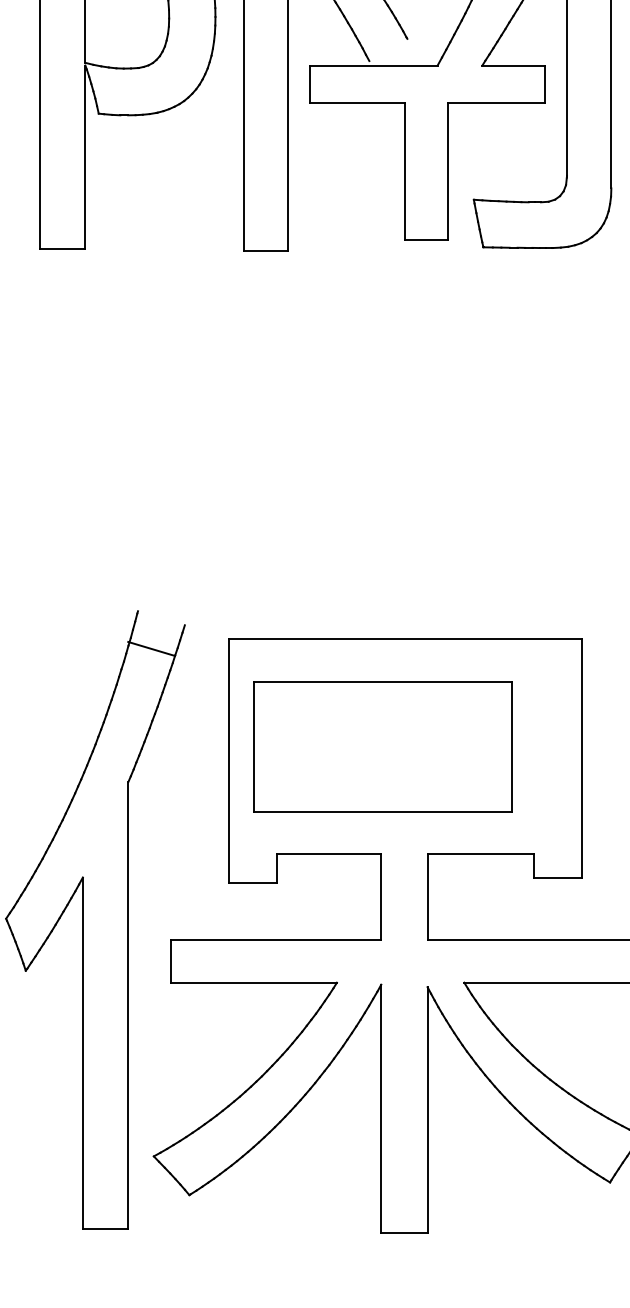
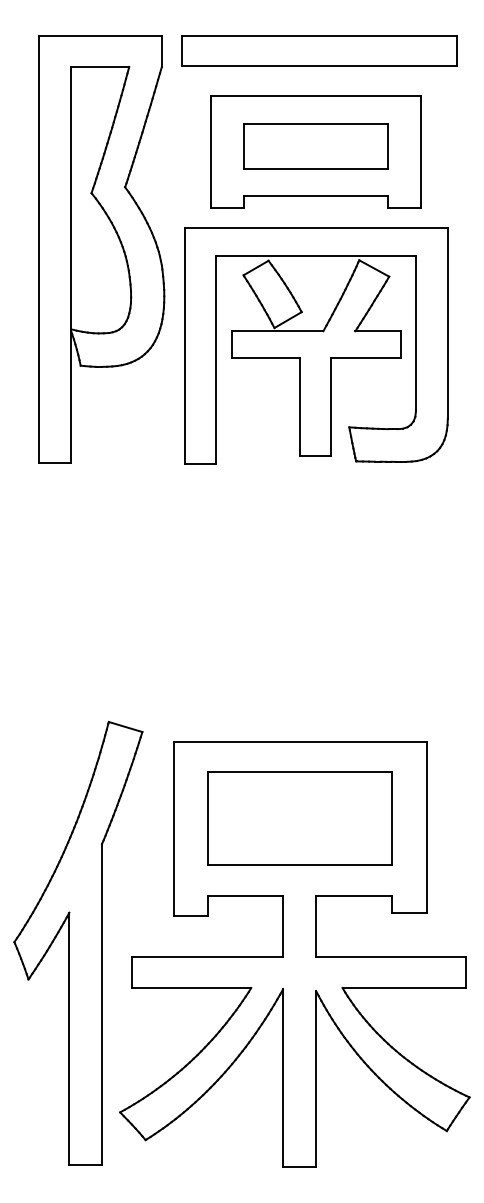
line: (387, 50) -> (287, 320), added
line: (151, 648) -> (125, 726), moved
part: (381, 746) -> (299, 818), moved

